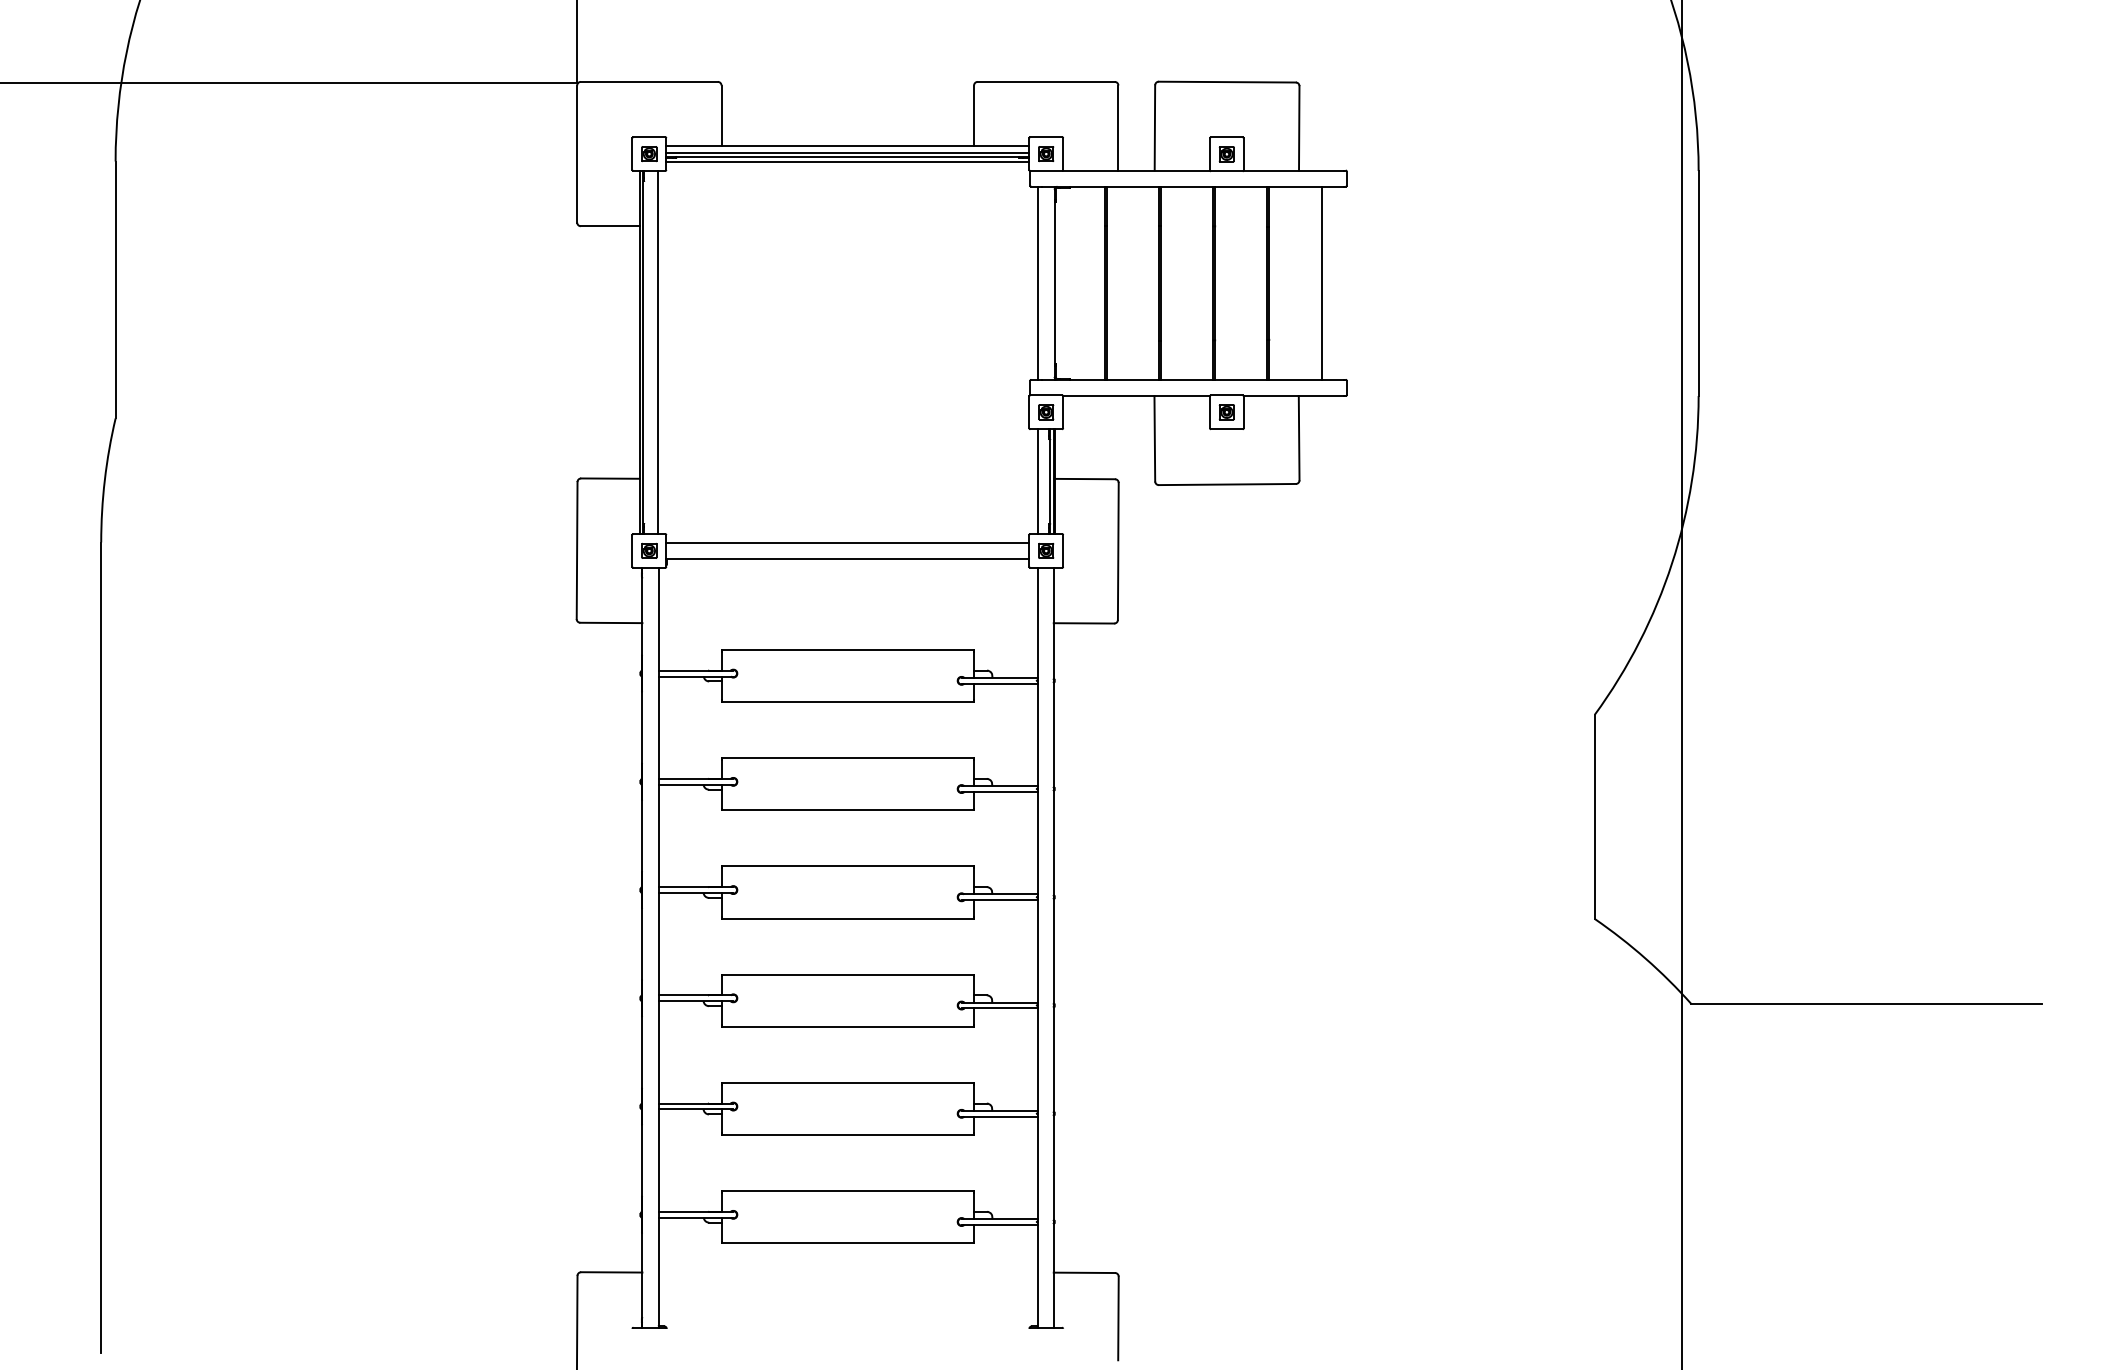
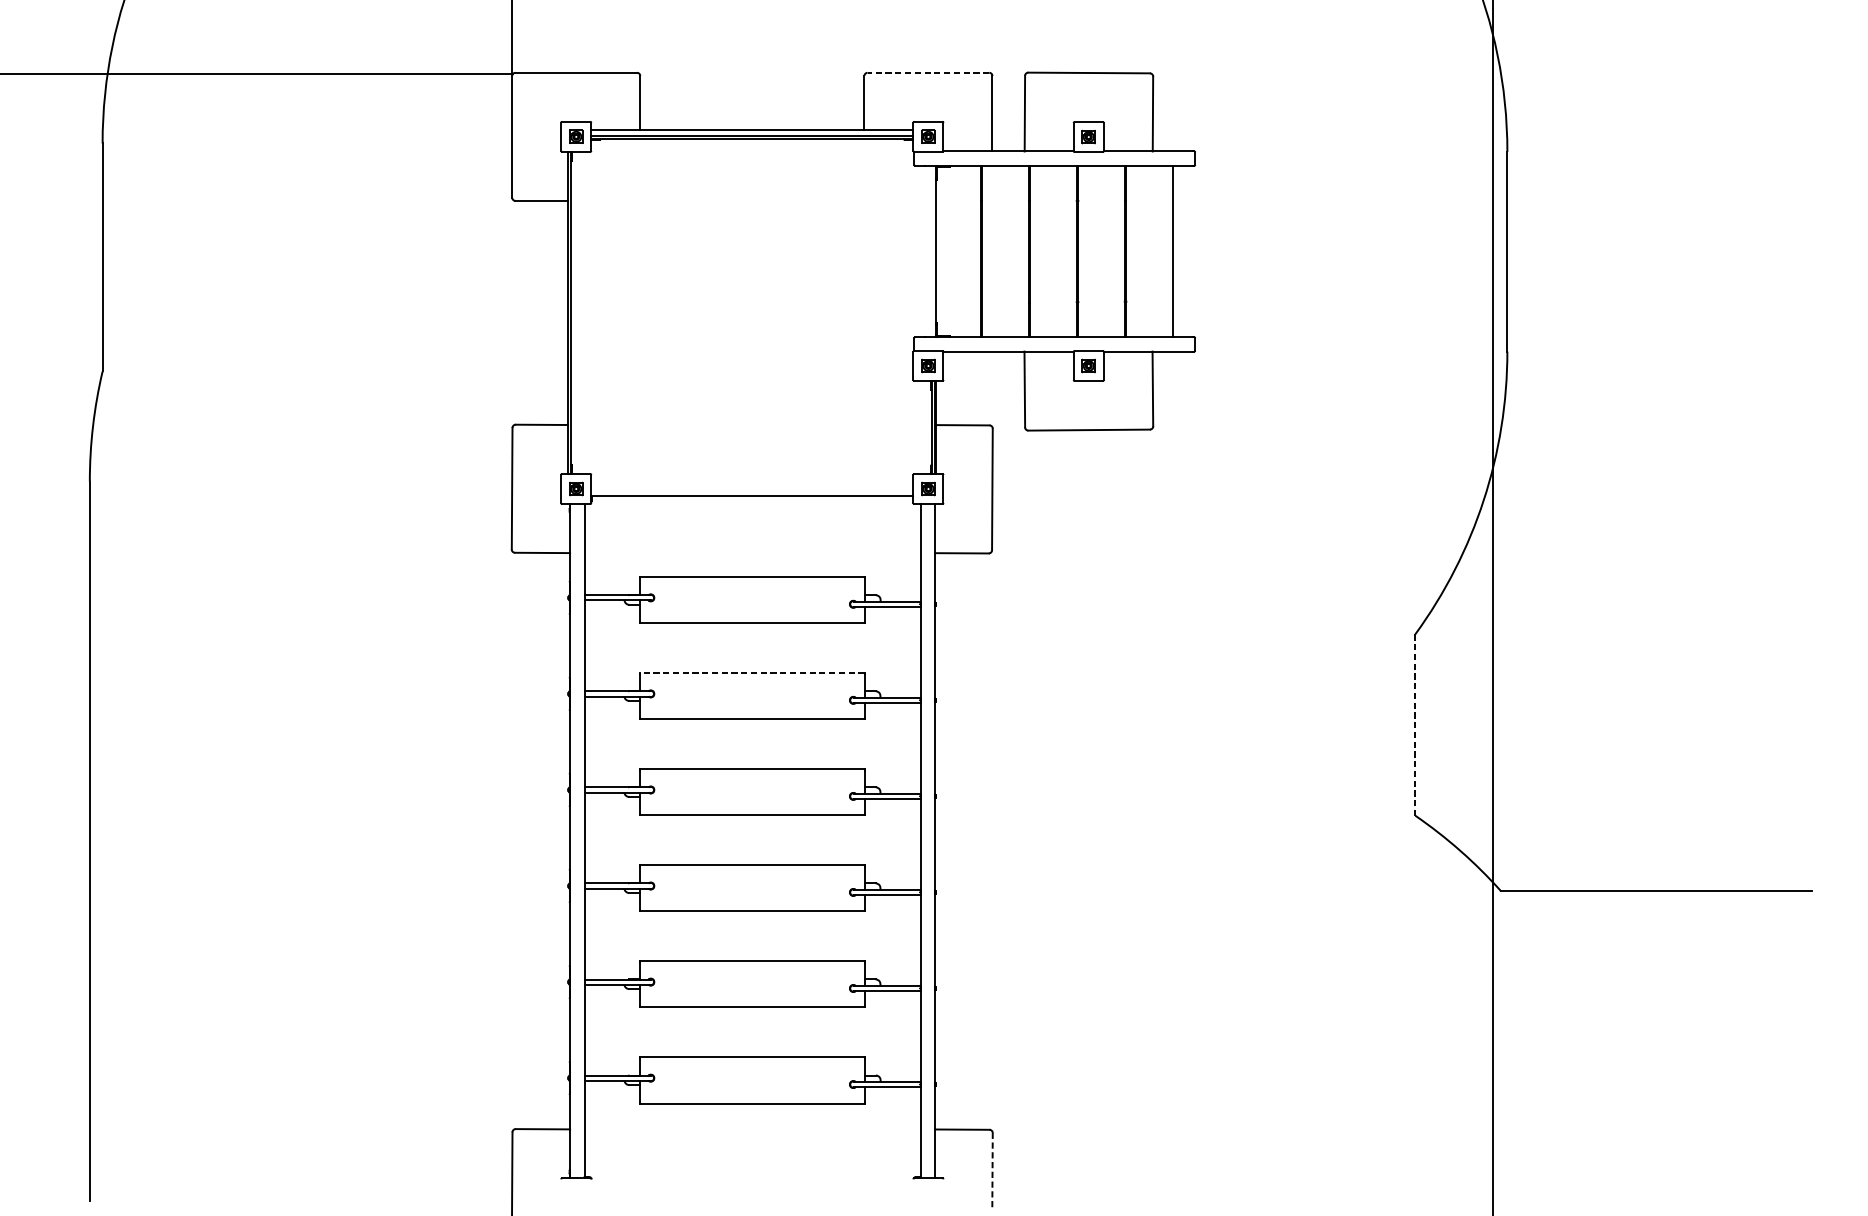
line: (1046, 81) -> (928, 72), solid -> dashed
line: (847, 162) -> (752, 144), removed
line: (1038, 282) -> (921, 250), removed
line: (657, 352) -> (583, 312), removed
line: (1038, 481) -> (921, 427), removed
line: (847, 543) -> (752, 482), removed
line: (847, 758) -> (752, 673), solid -> dashed
line: (1594, 817) -> (1414, 725), solid -> dashed
line: (1118, 1318) -> (992, 1170), solid -> dashed

